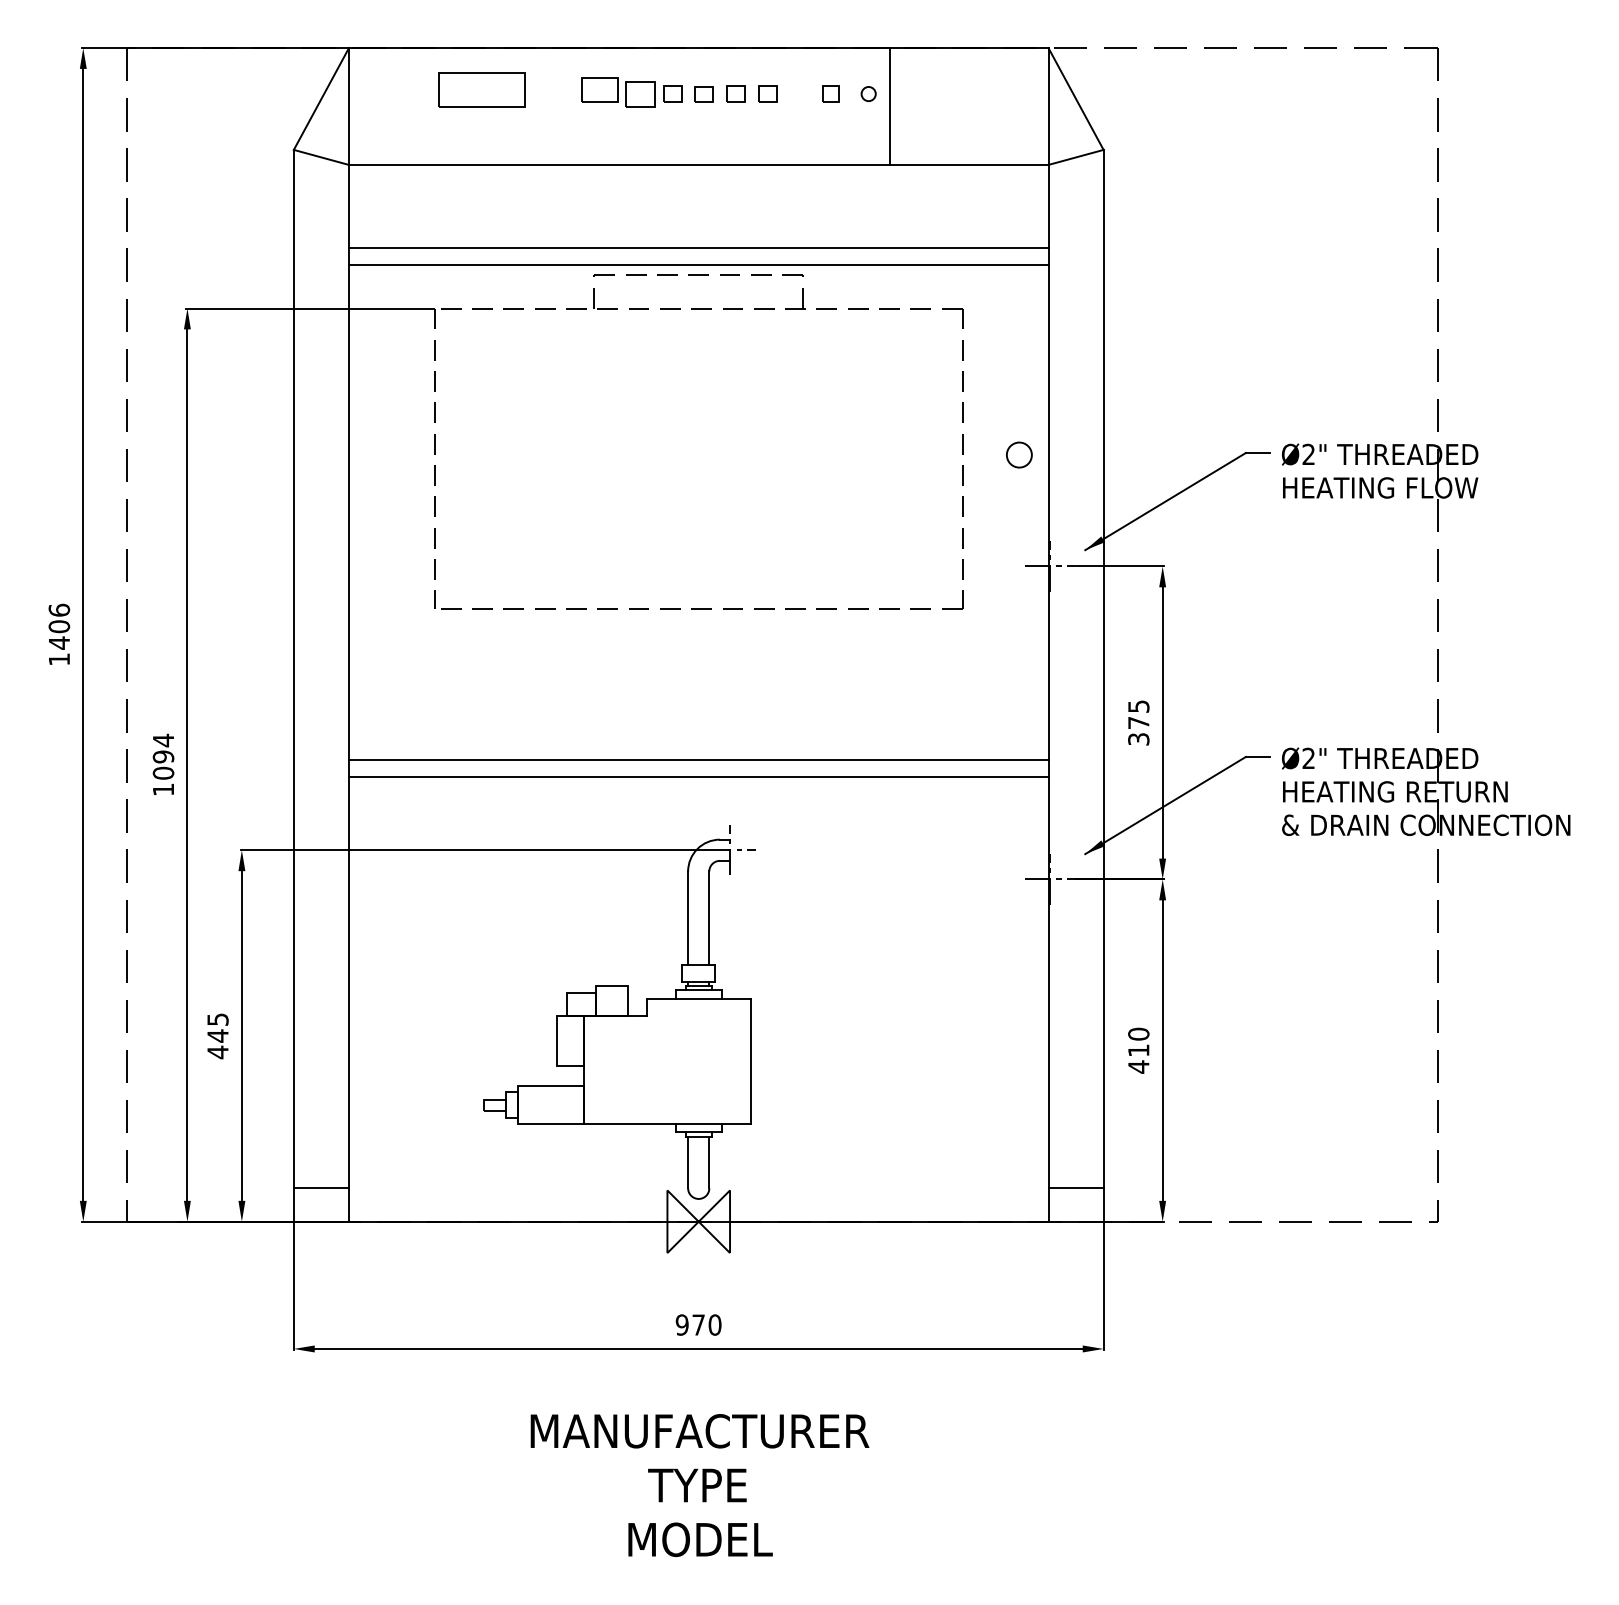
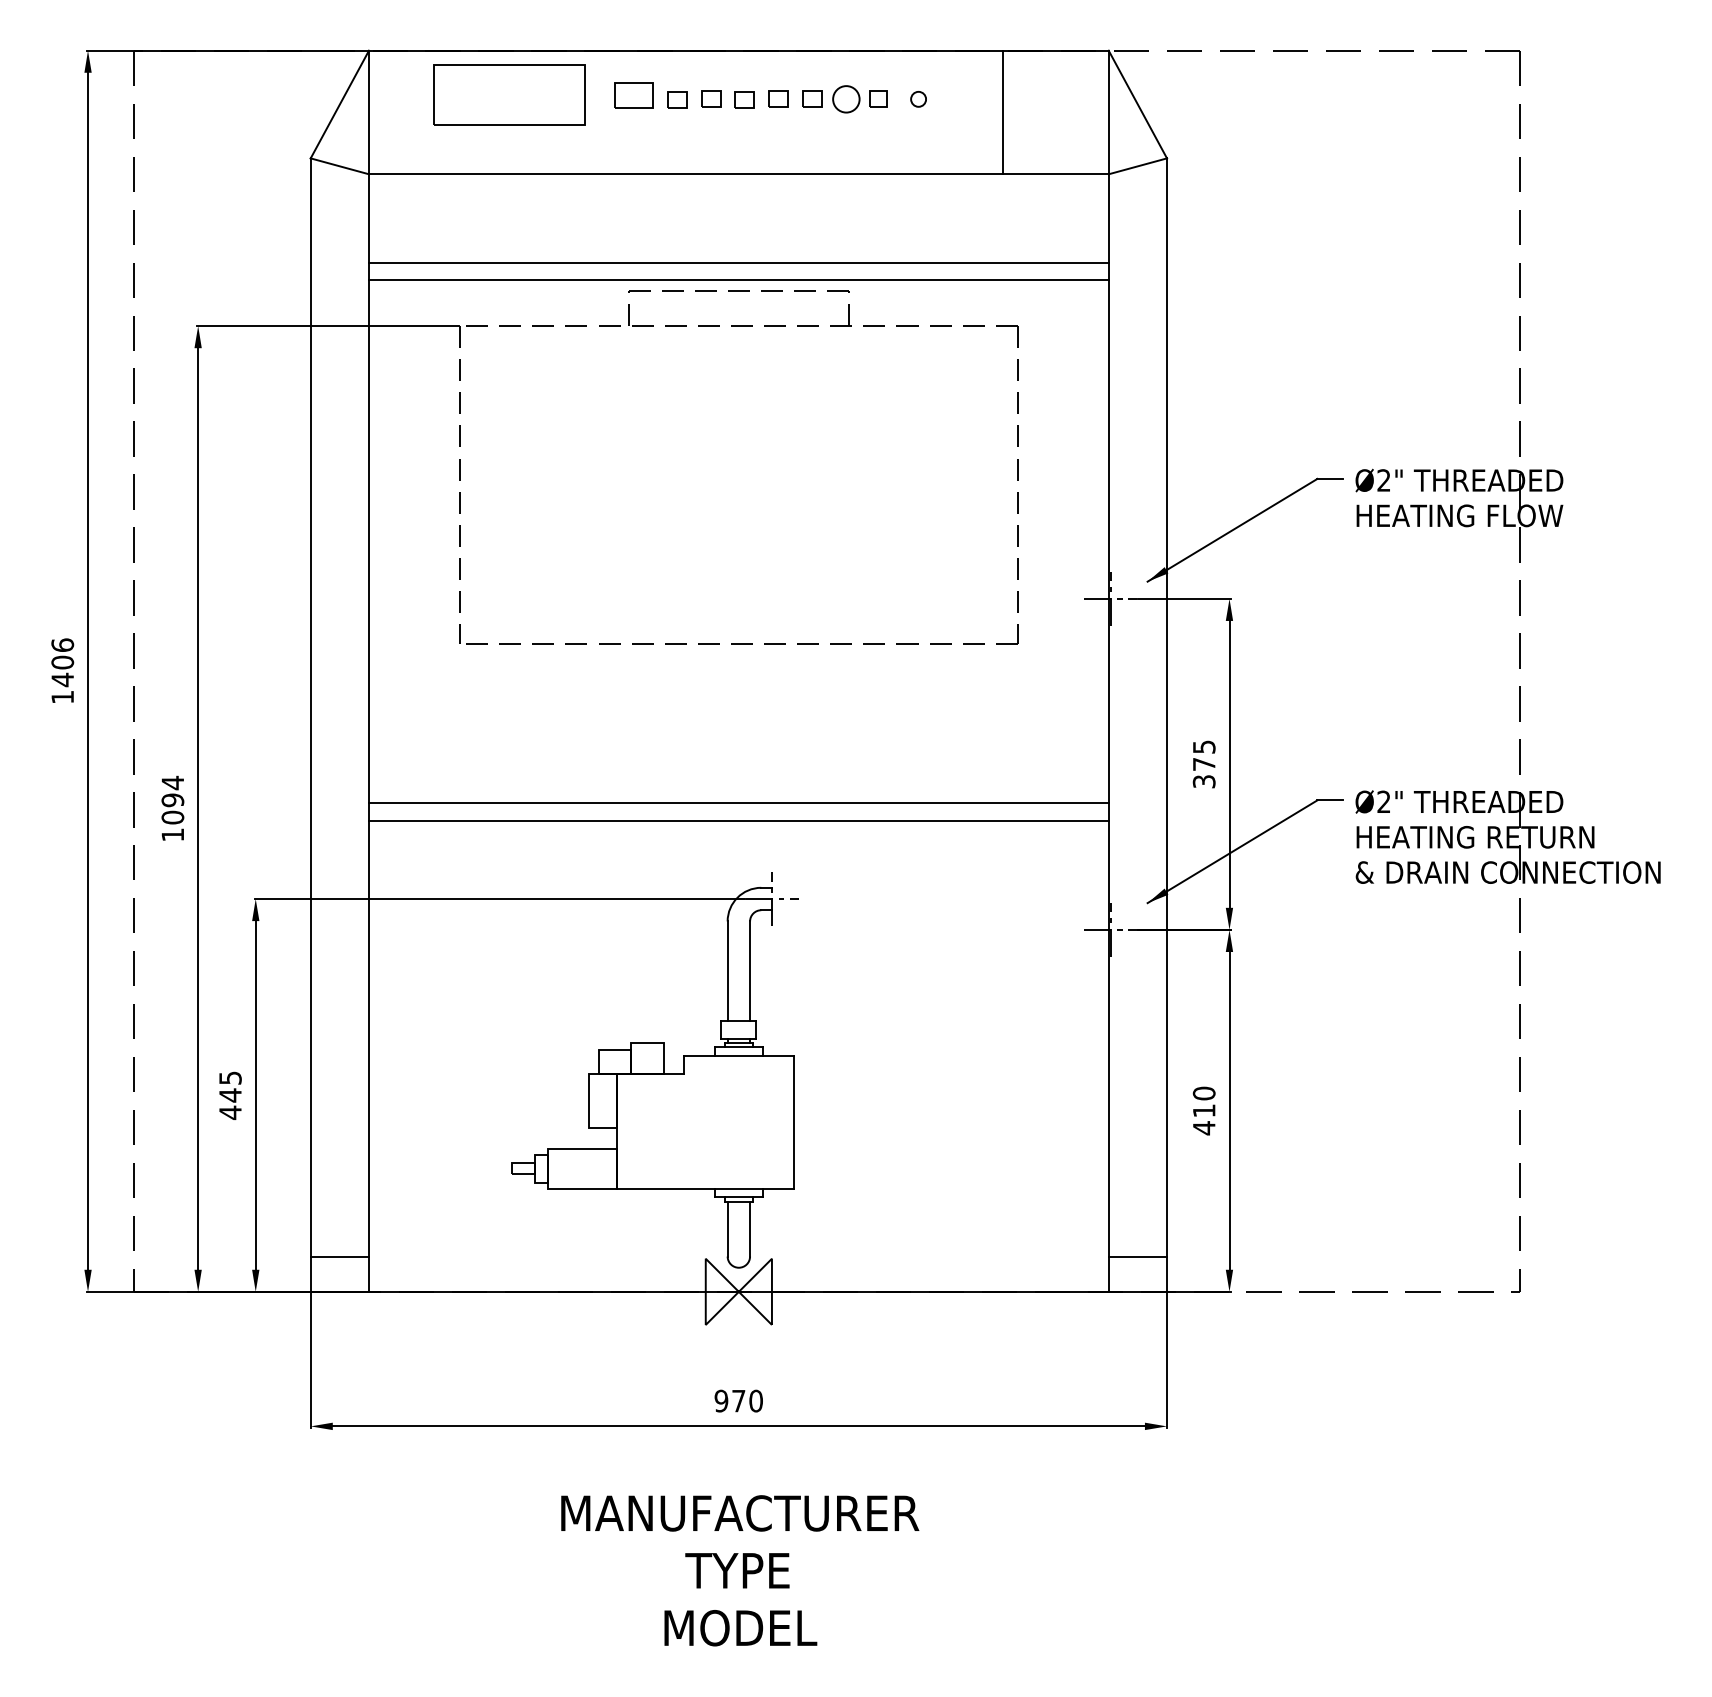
part: (481, 90) -> (509, 95), size x1.67
part: (640, 94) -> (677, 99), size x0.62
line: (890, 106) -> (1002, 112), moved
circle: (1019, 454) -> (846, 98), moved

